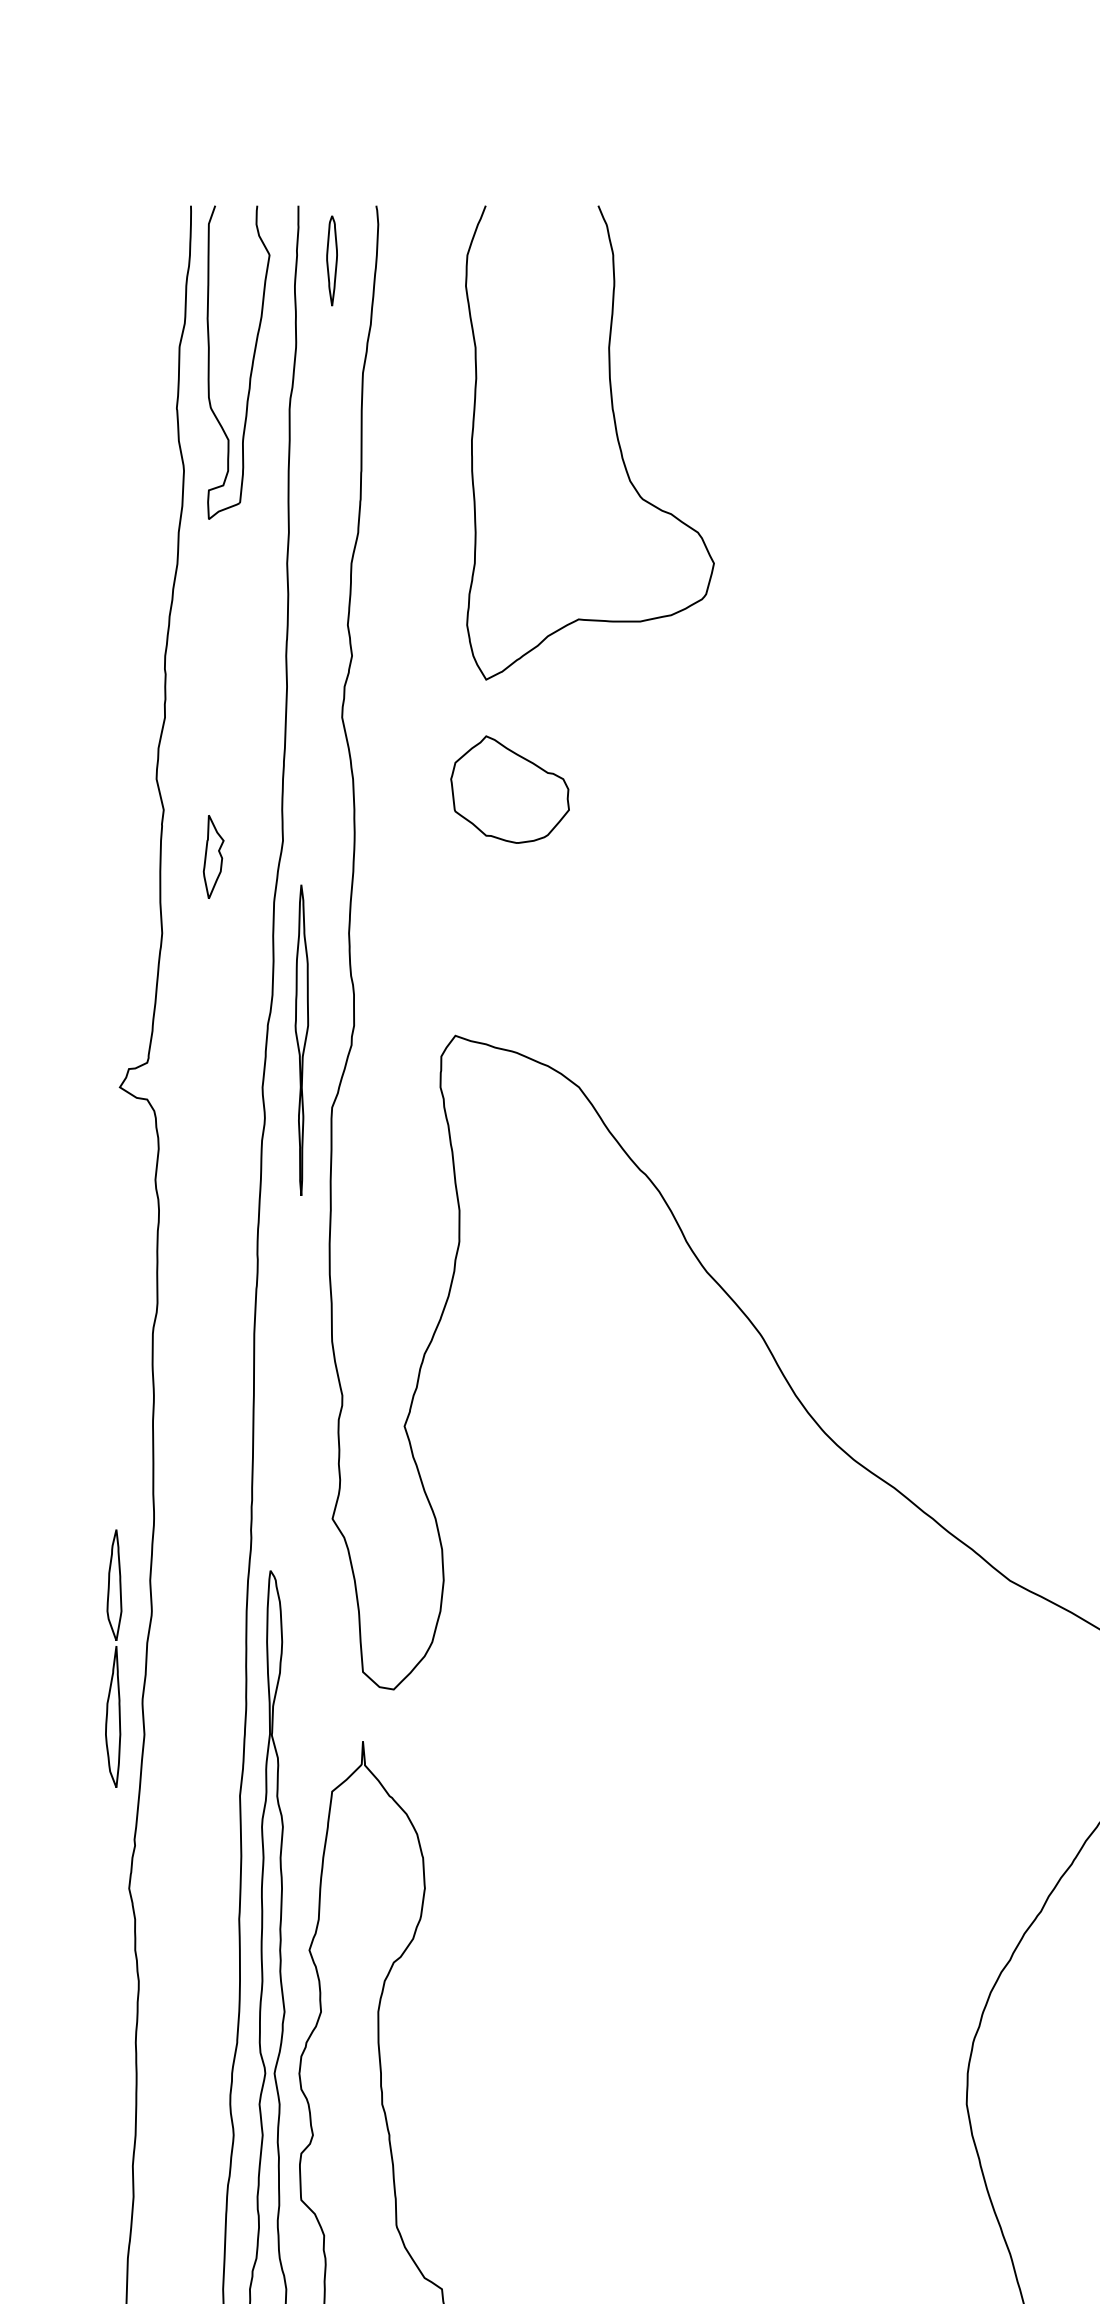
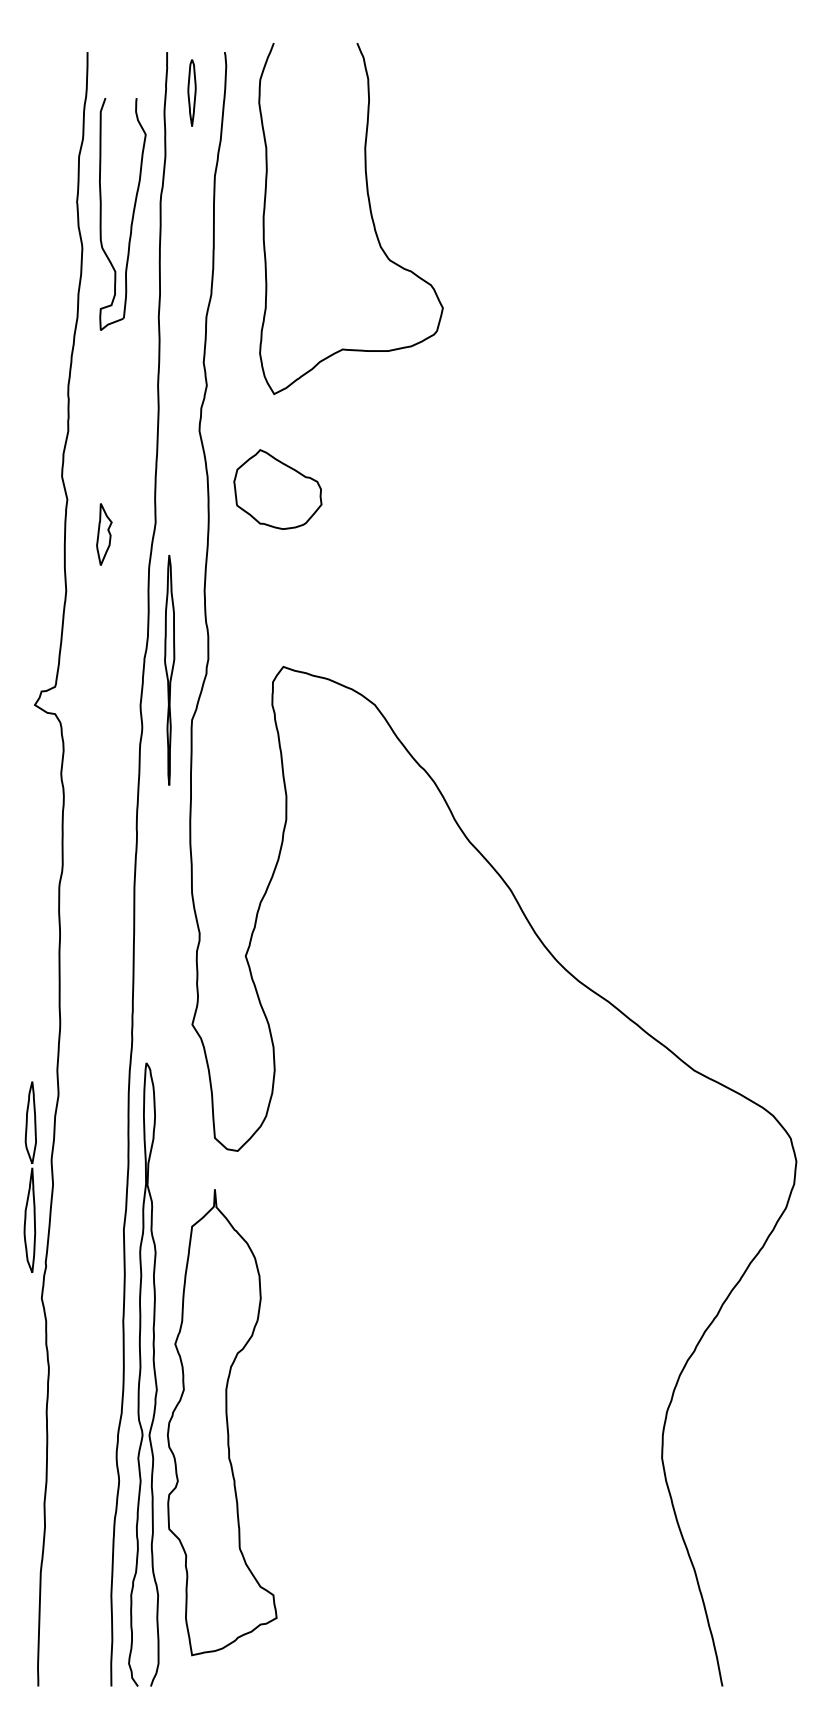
part: (250, 368) -> (131, 218), moved
curve: (616, 438) -> (370, 215), moved
part: (509, 789) -> (277, 489), moved
part: (112, 1657) -> (29, 1176), moved

